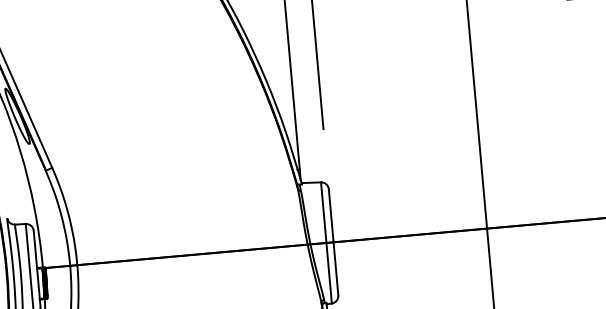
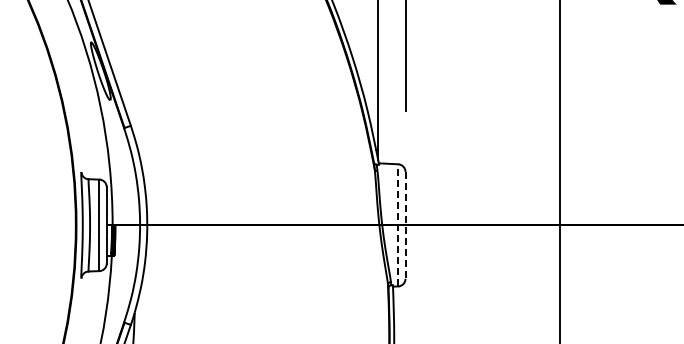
line: (326, 242) -> (398, 224), solid -> dashed
line: (333, 242) -> (405, 225), solid -> dashed

